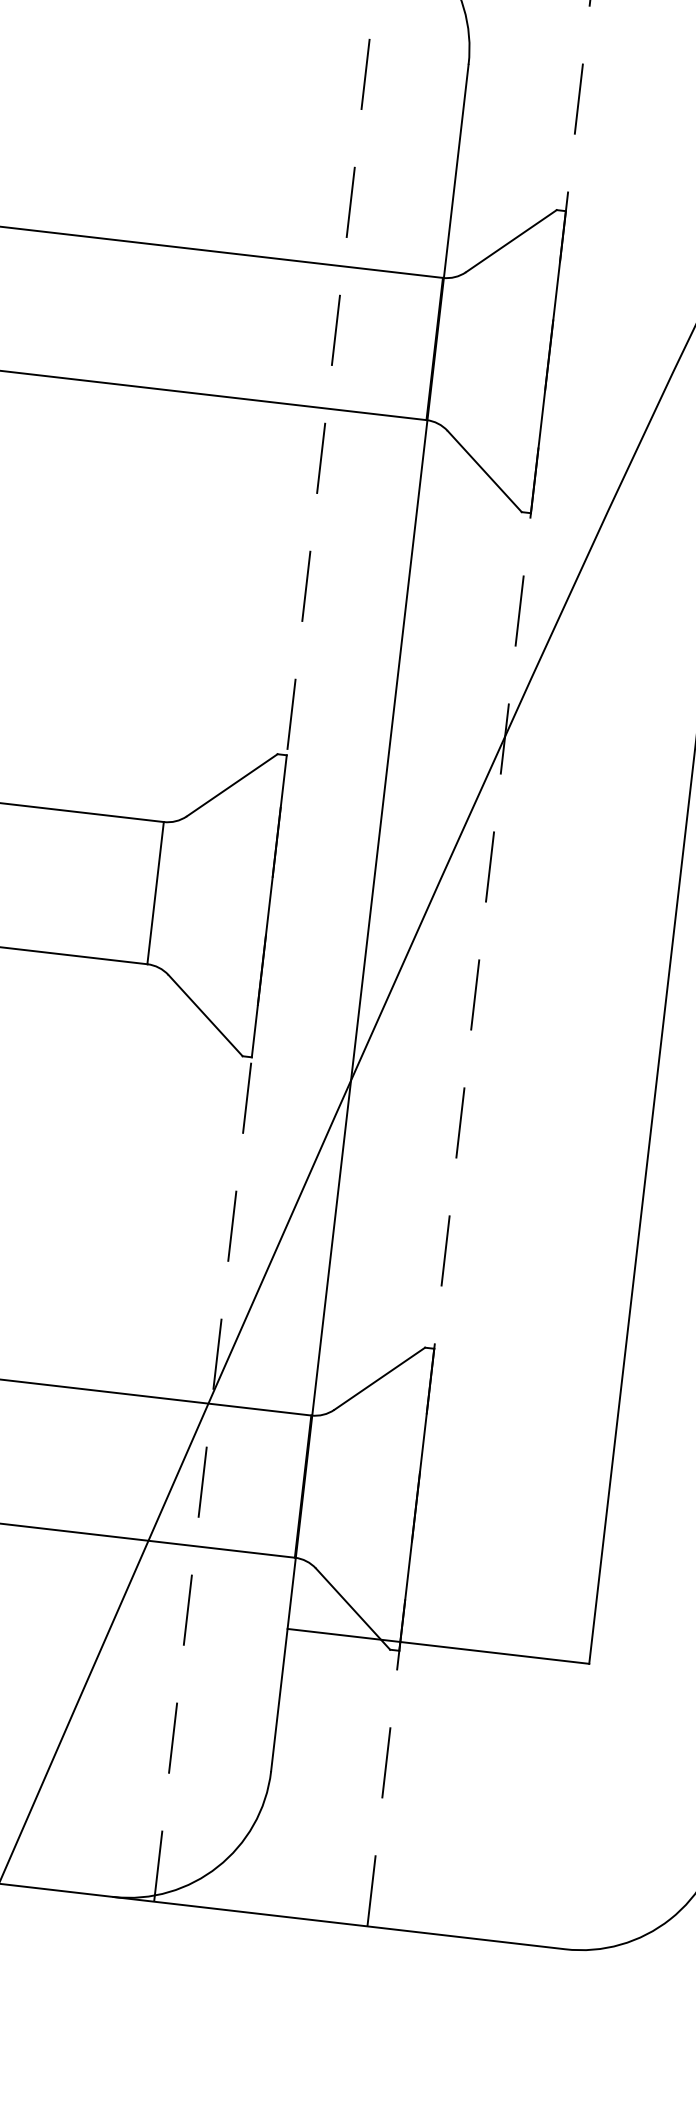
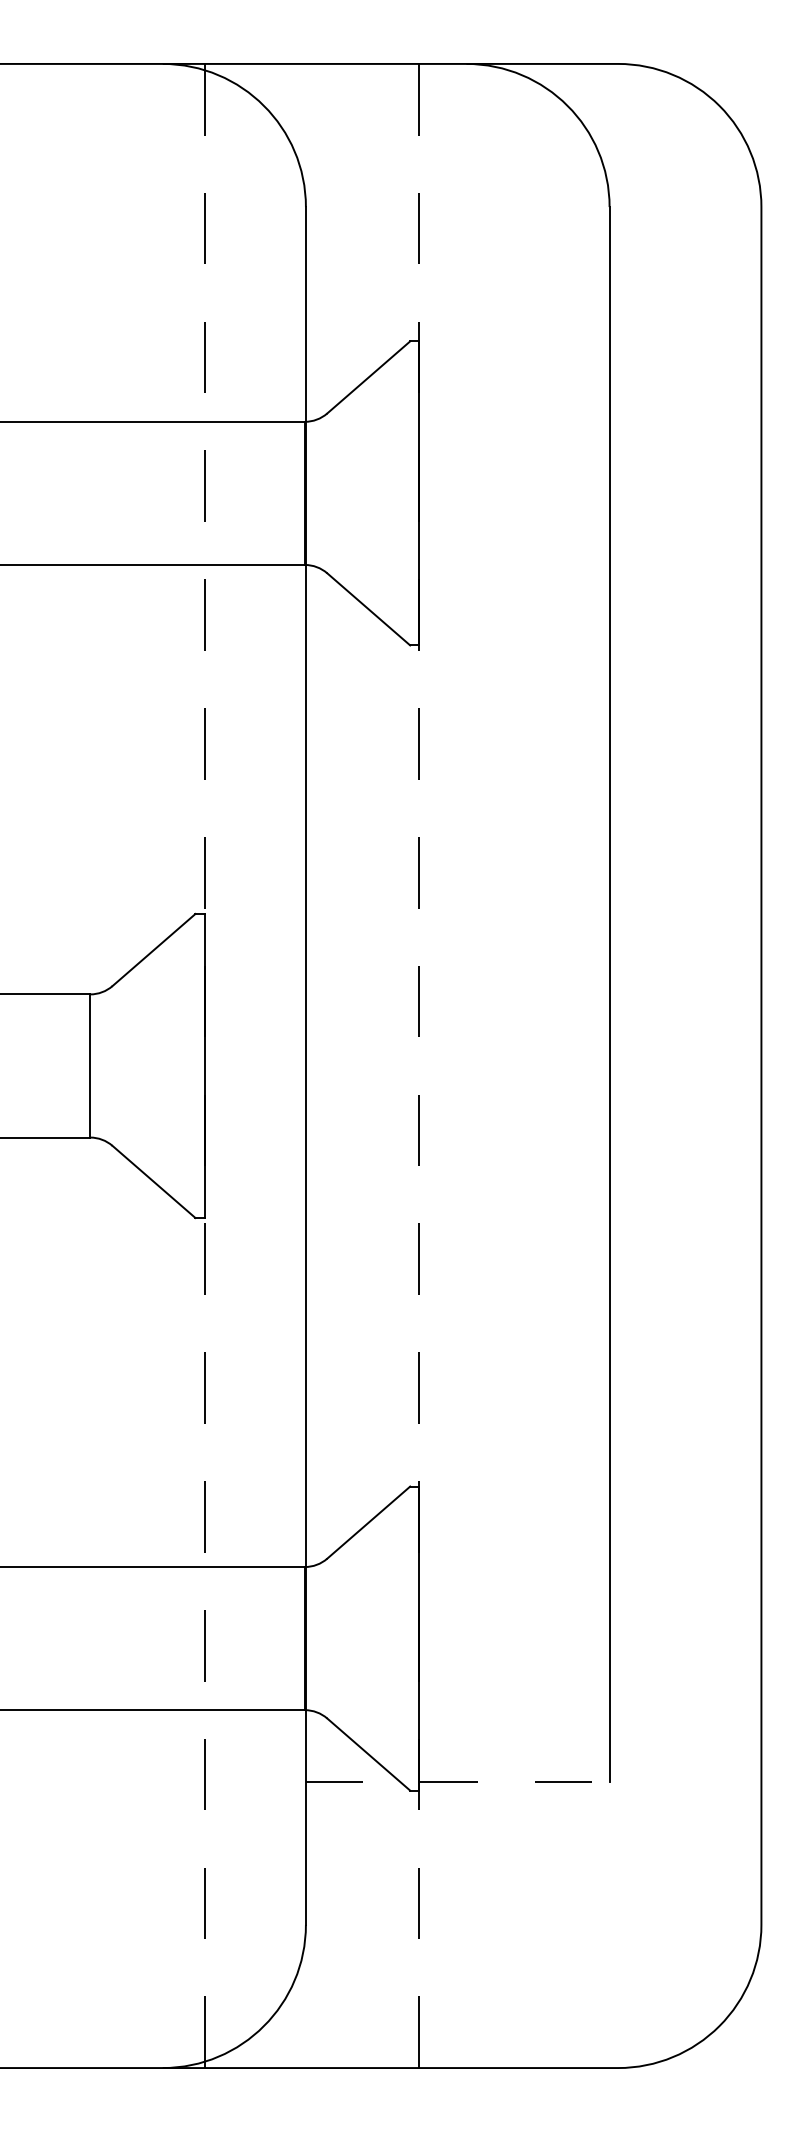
line: (438, 1646) -> (457, 1781), solid -> dashed

